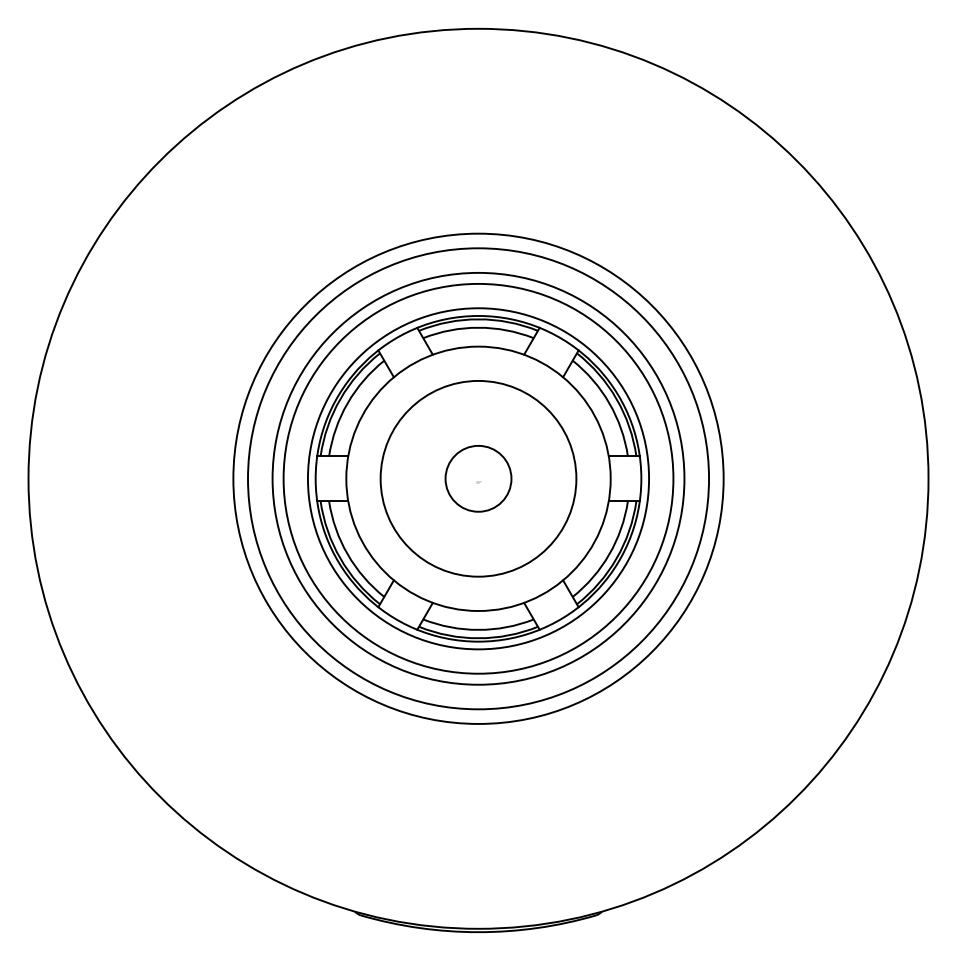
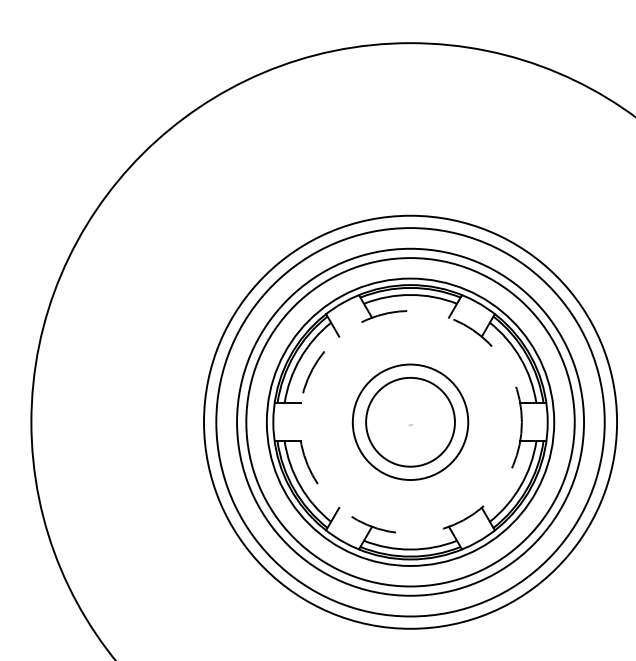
circle: (478, 478) -> (410, 422), size x0.7
circle: (478, 478) -> (410, 422), size x1.6
circle: (478, 478) -> (410, 422), solid -> dashed

